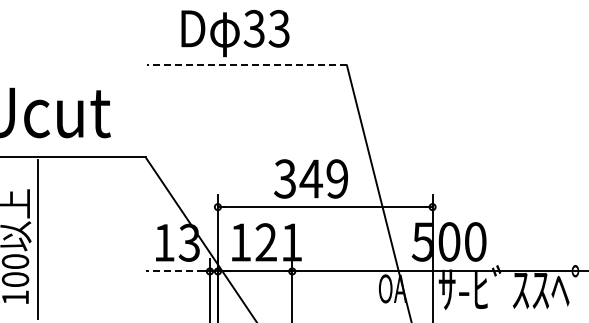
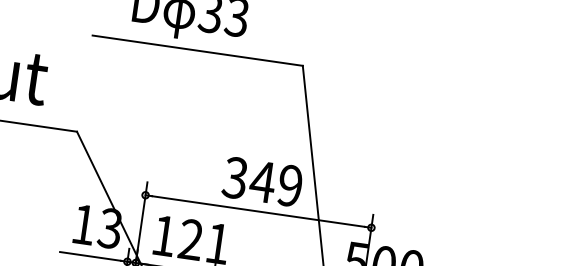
line: (247, 65) -> (198, 50), dashed -> solid
text: (310, 178) -> (262, 181), moved
line: (174, 271) -> (90, 256), dashed -> solid

